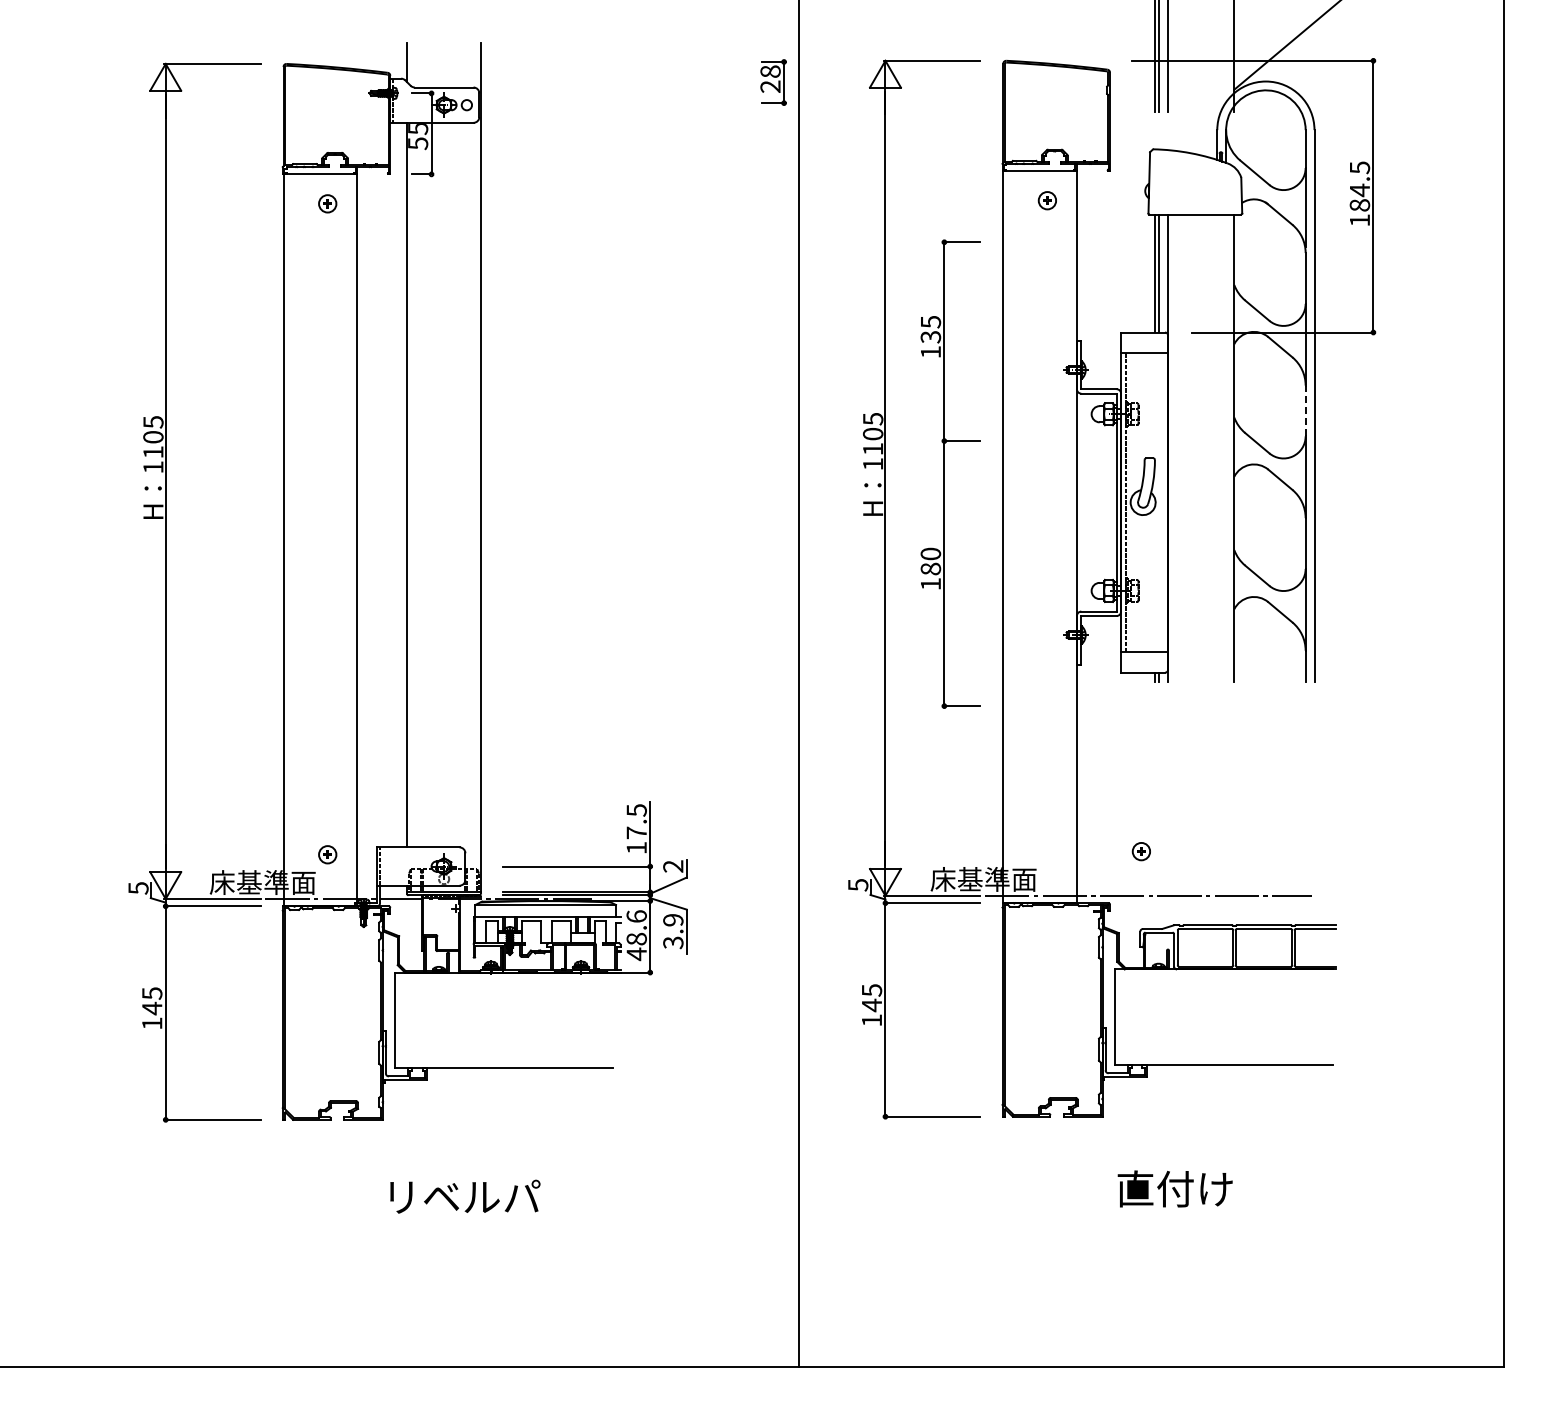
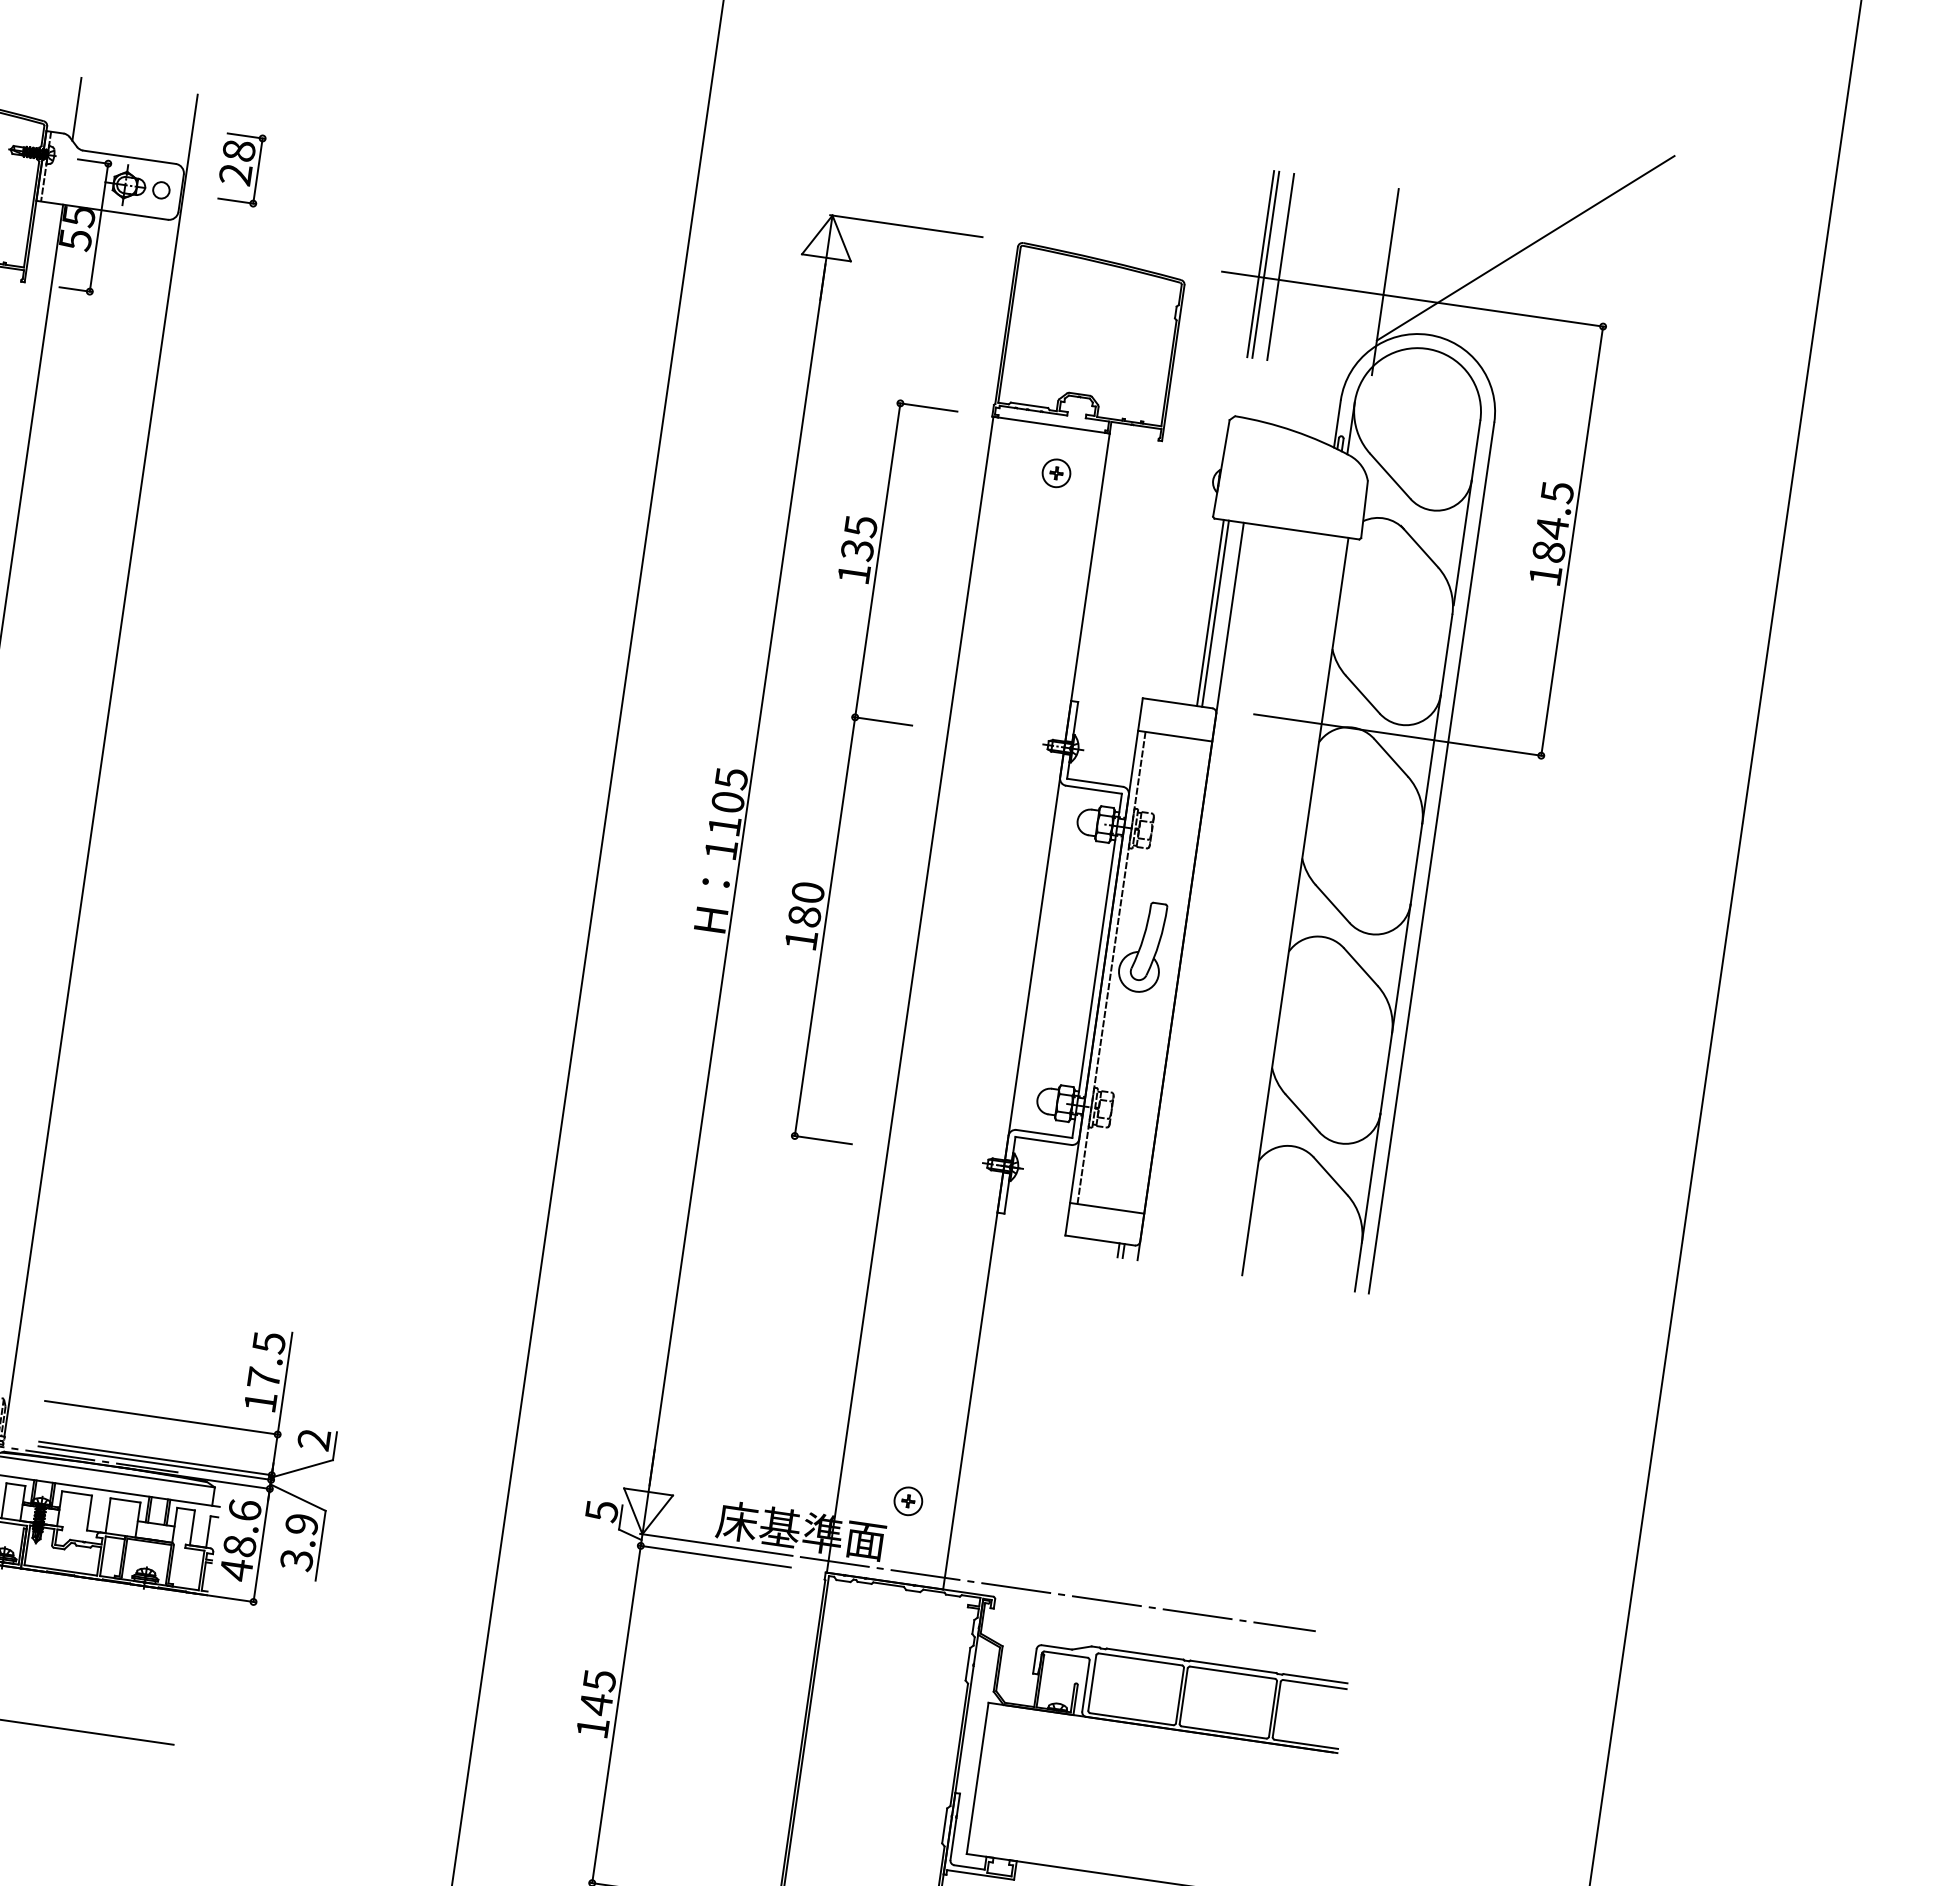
part: (773, 82) -> (241, 168), moved
line: (1305, 410) -> (1416, 863), dashed -> solid
part: (950, 473) -> (857, 769), moved
part: (1140, 851) -> (906, 1500), moved

